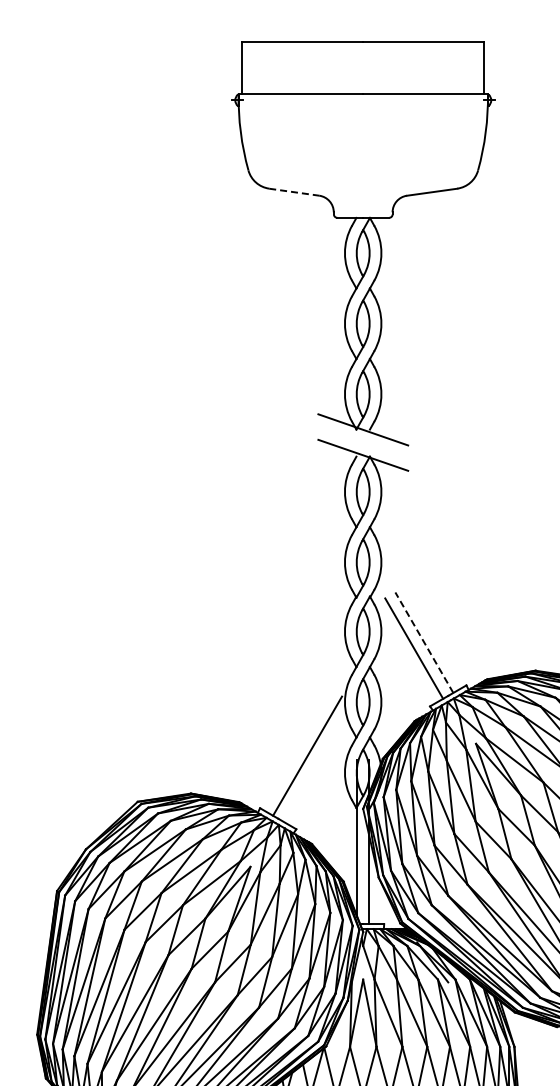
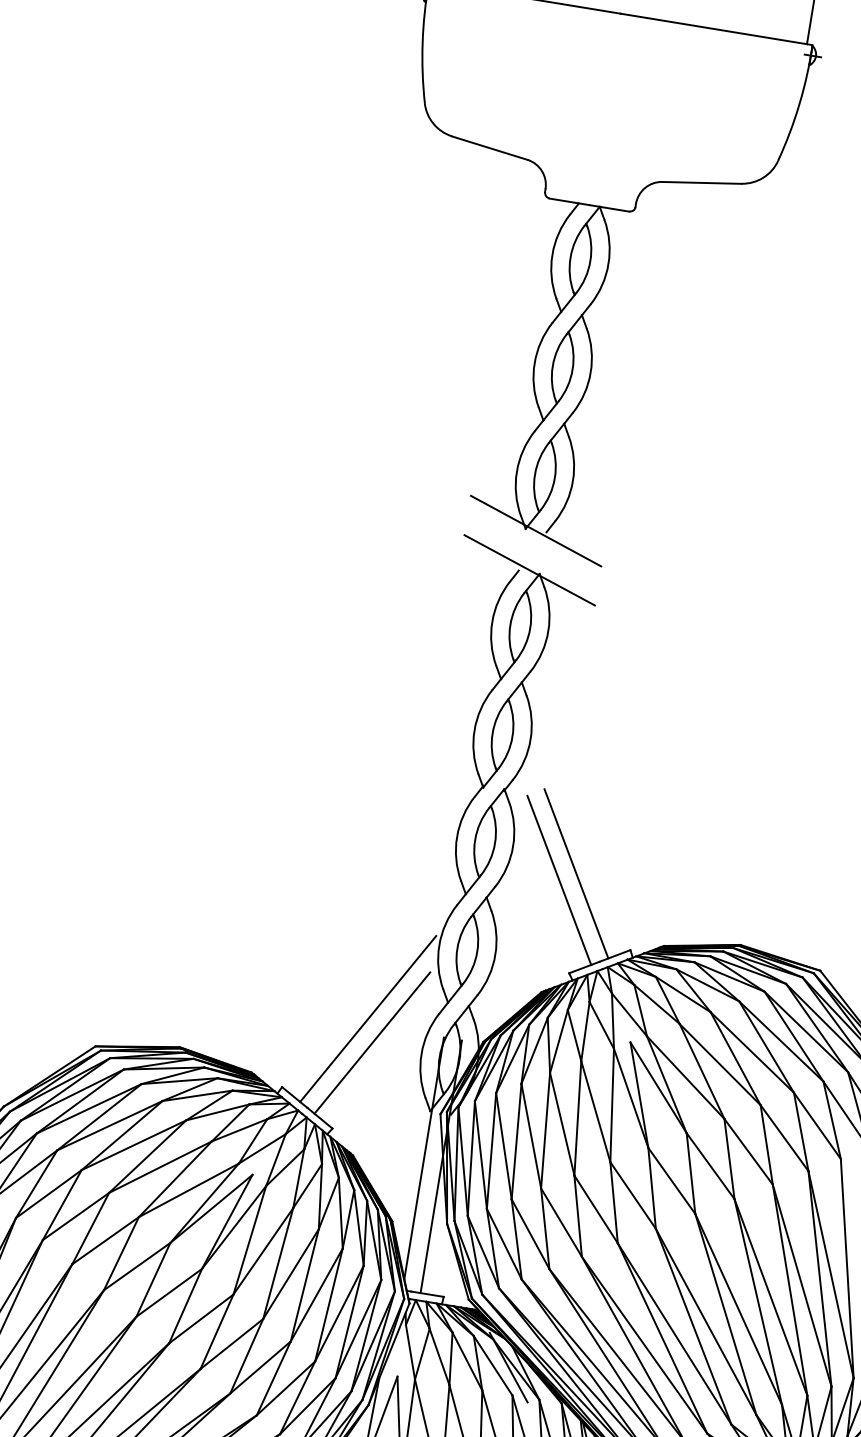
line: (294, 192) -> (490, 148), dashed -> solid
line: (424, 642) -> (576, 873), dashed -> solid
line: (312, 770) -> (372, 1042), added

